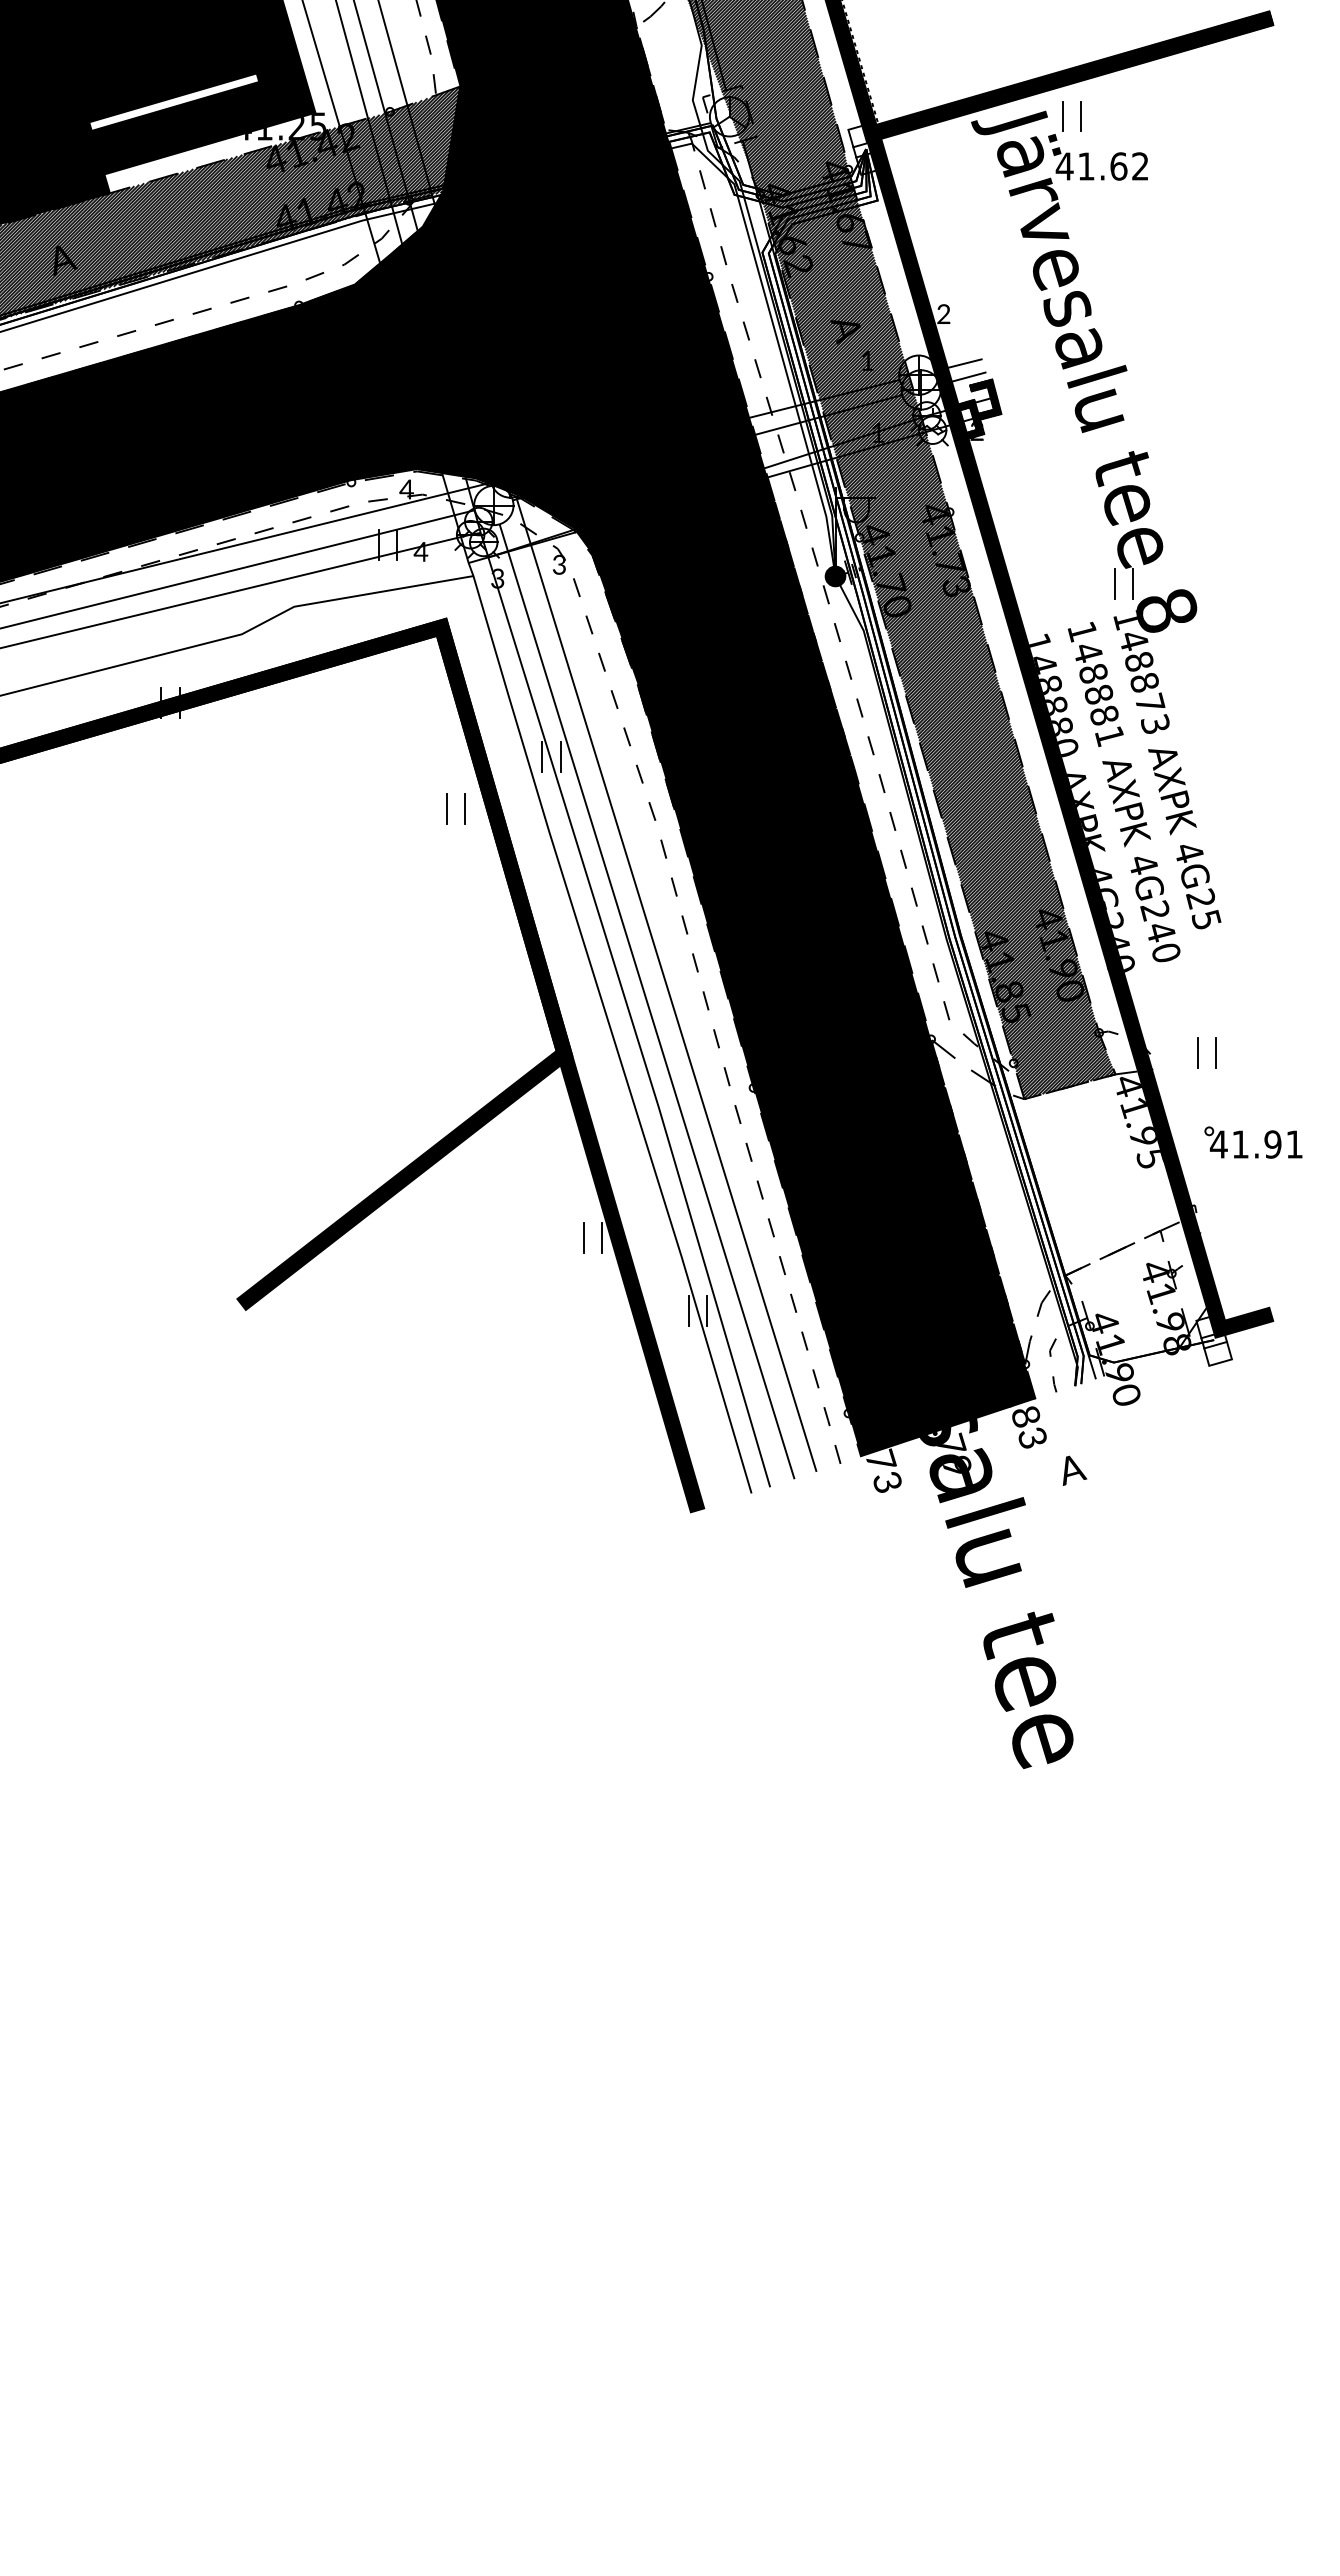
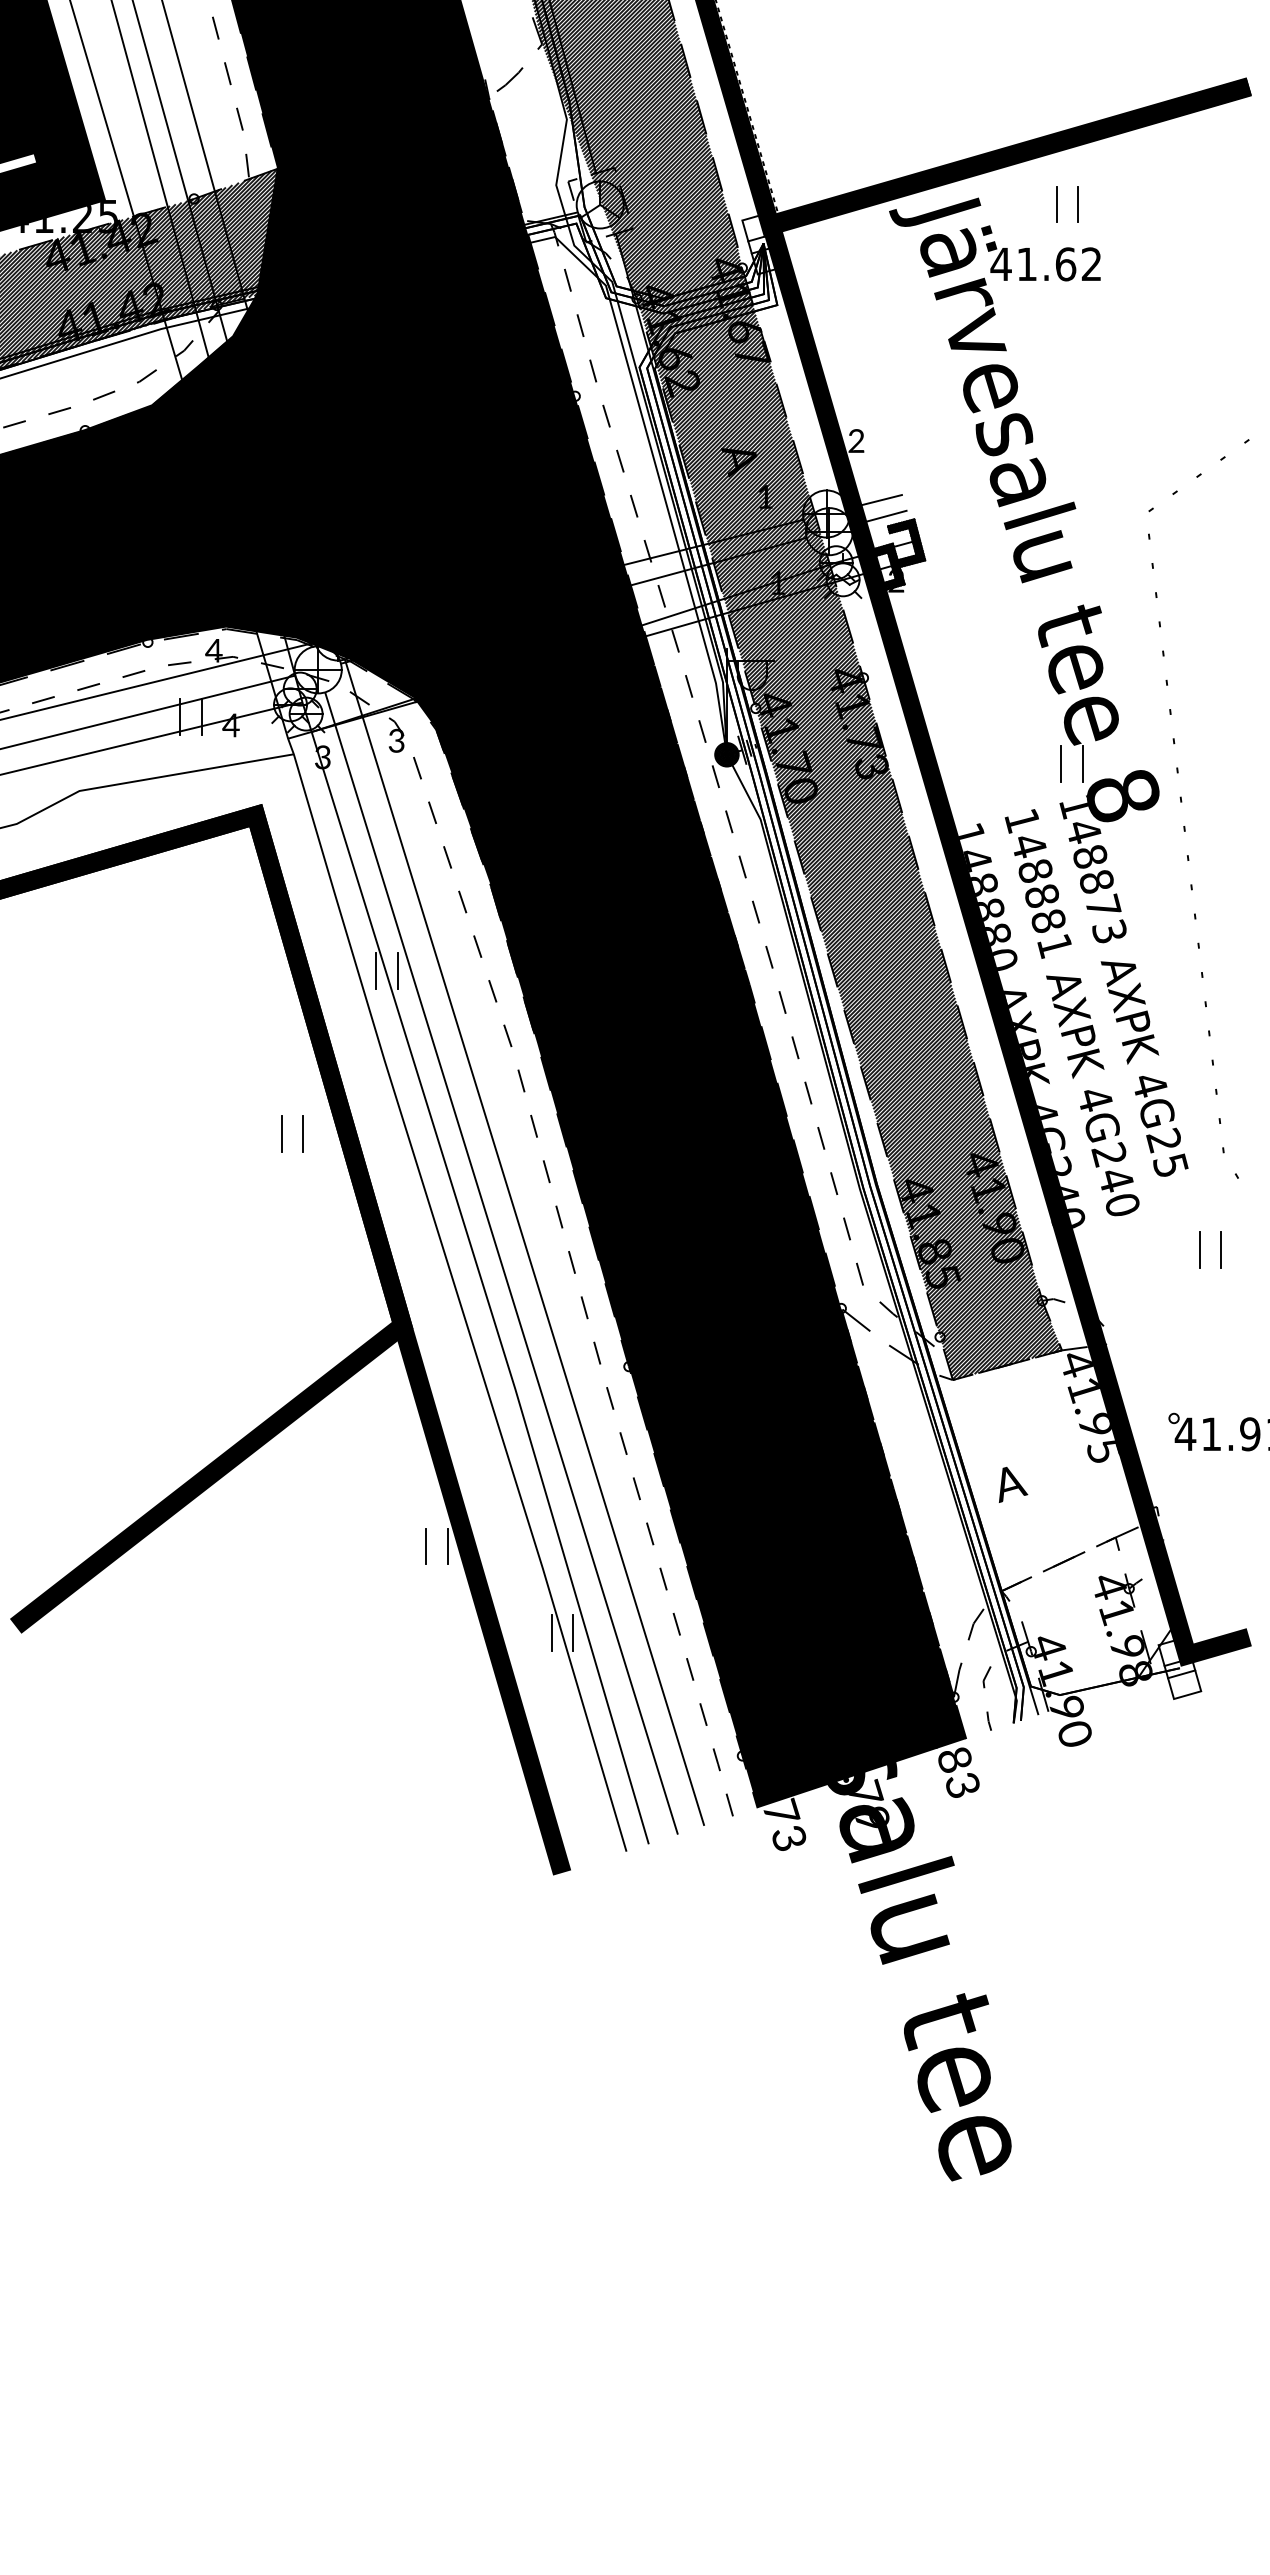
part: (1063, 116) -> (1057, 204), moved
line: (1216, 616) -> (1182, 802), added
part: (447, 808) -> (281, 1132), moved
part: (1198, 1052) -> (1200, 1248), moved
text: (1074, 1470) -> (1012, 1484), moved

